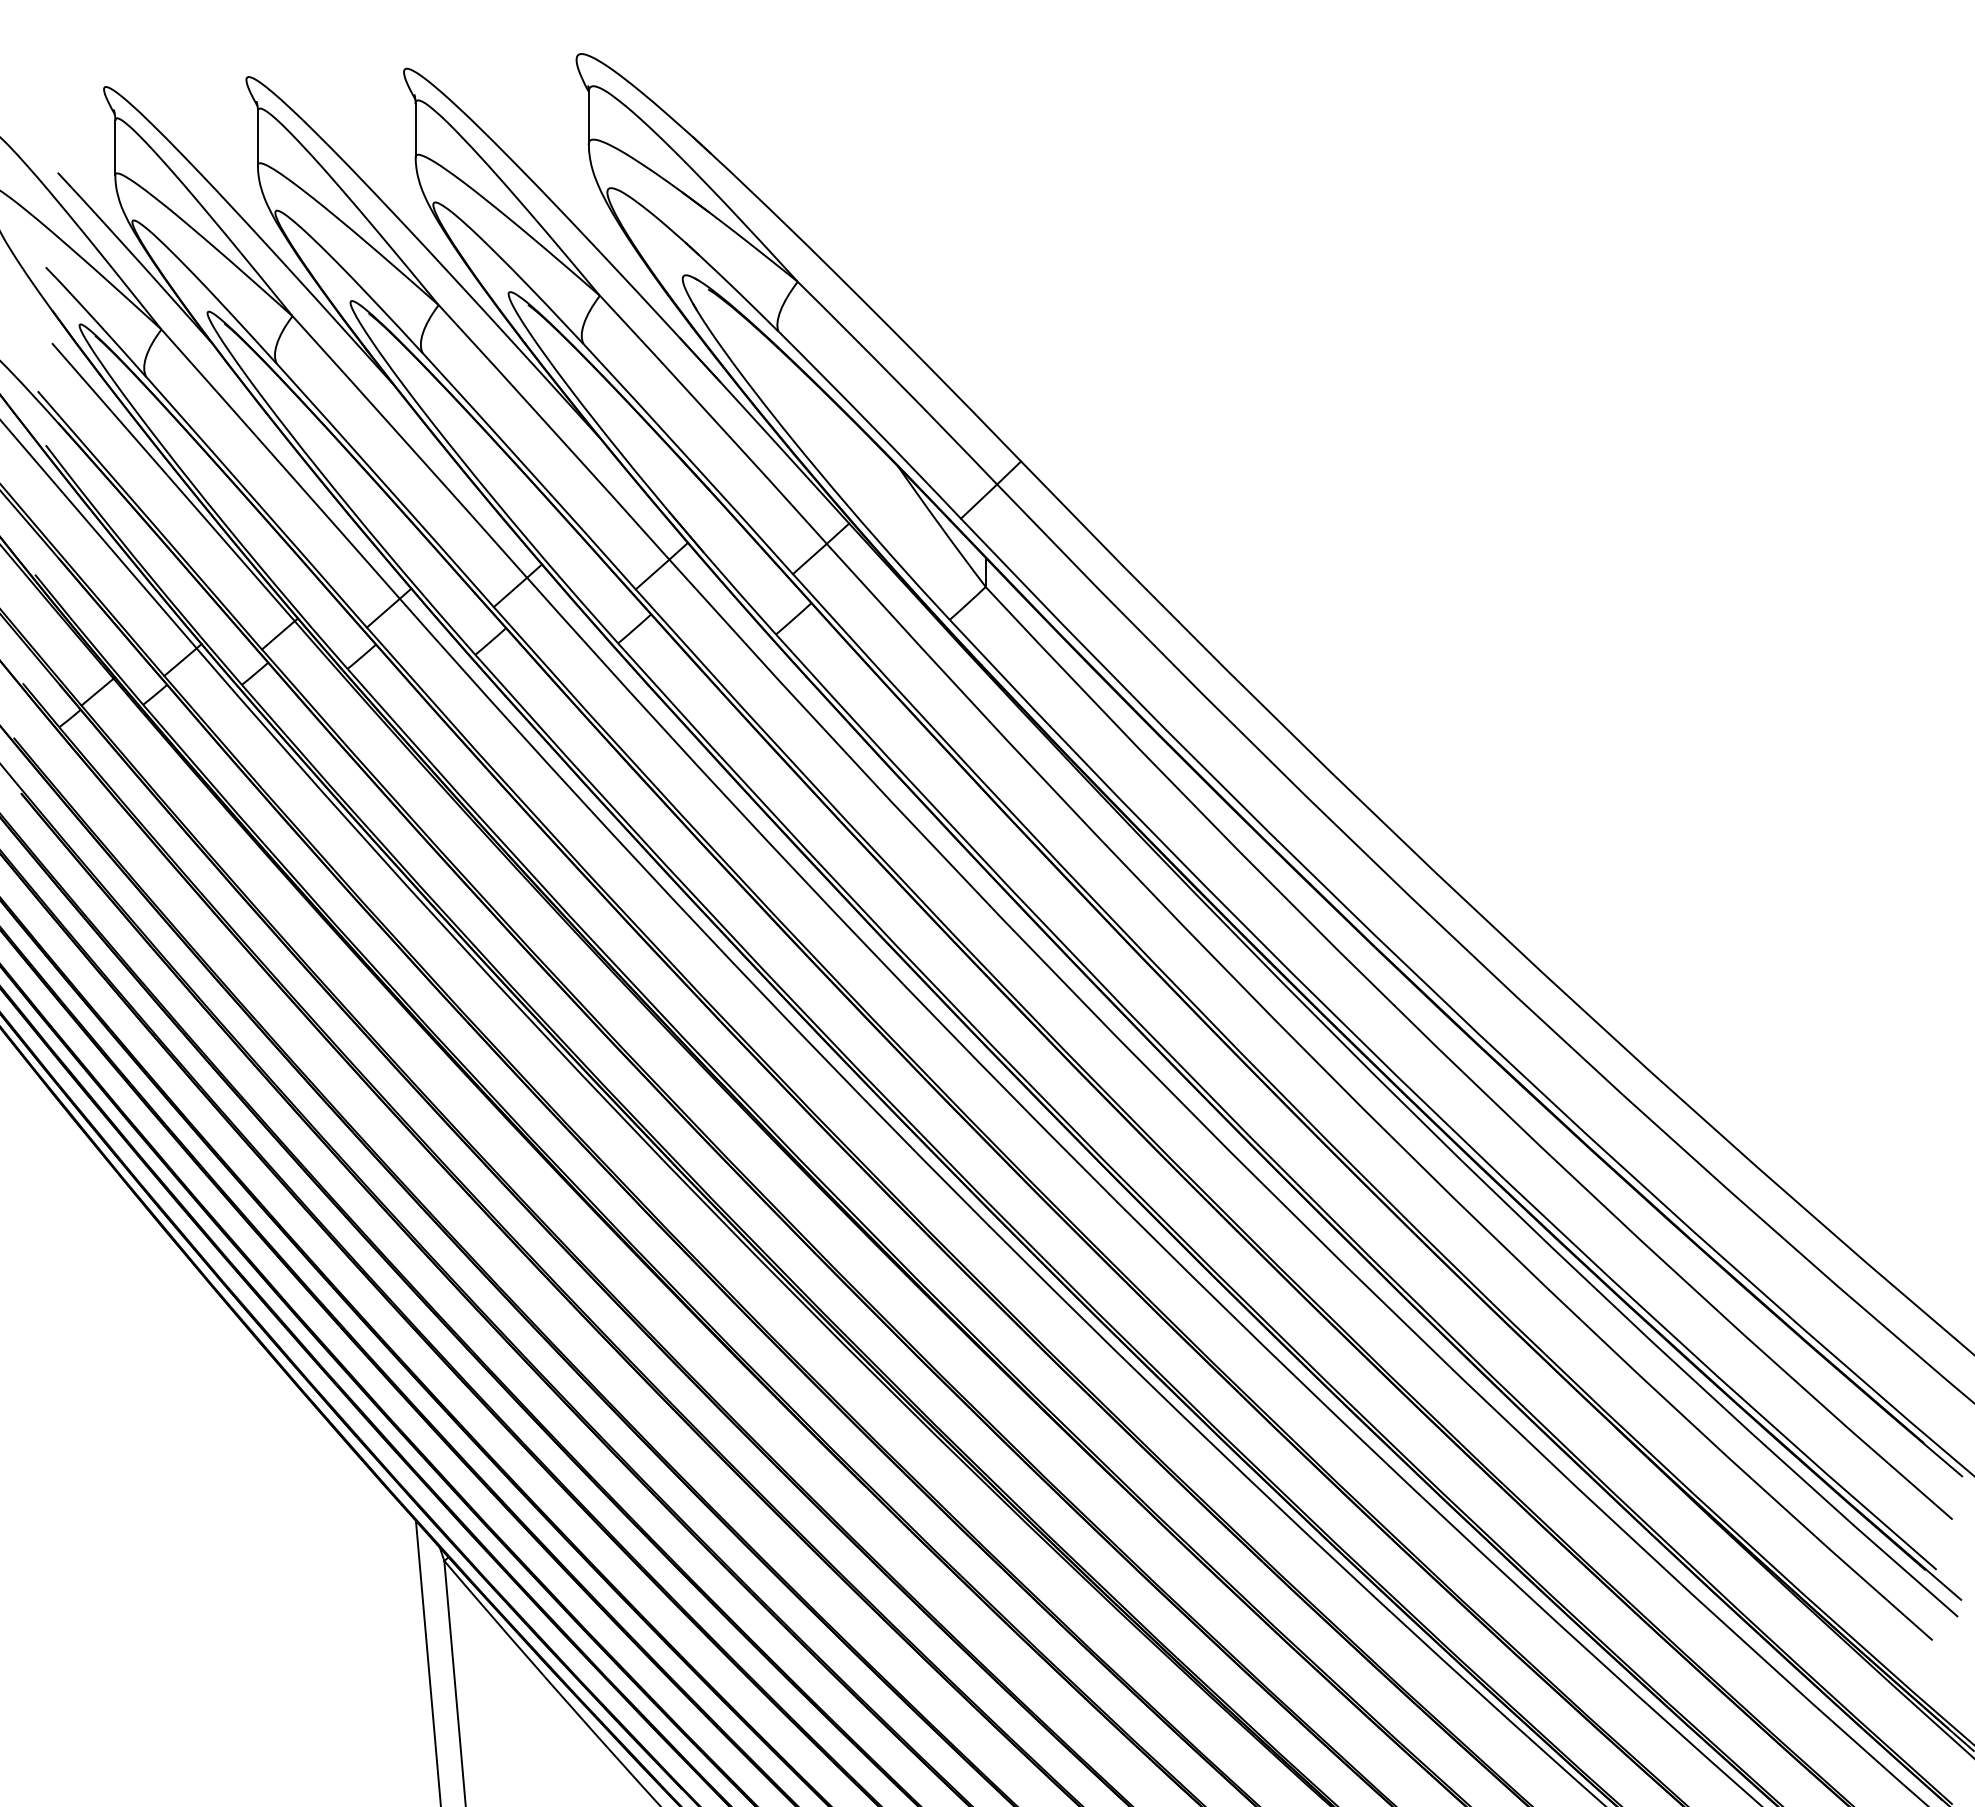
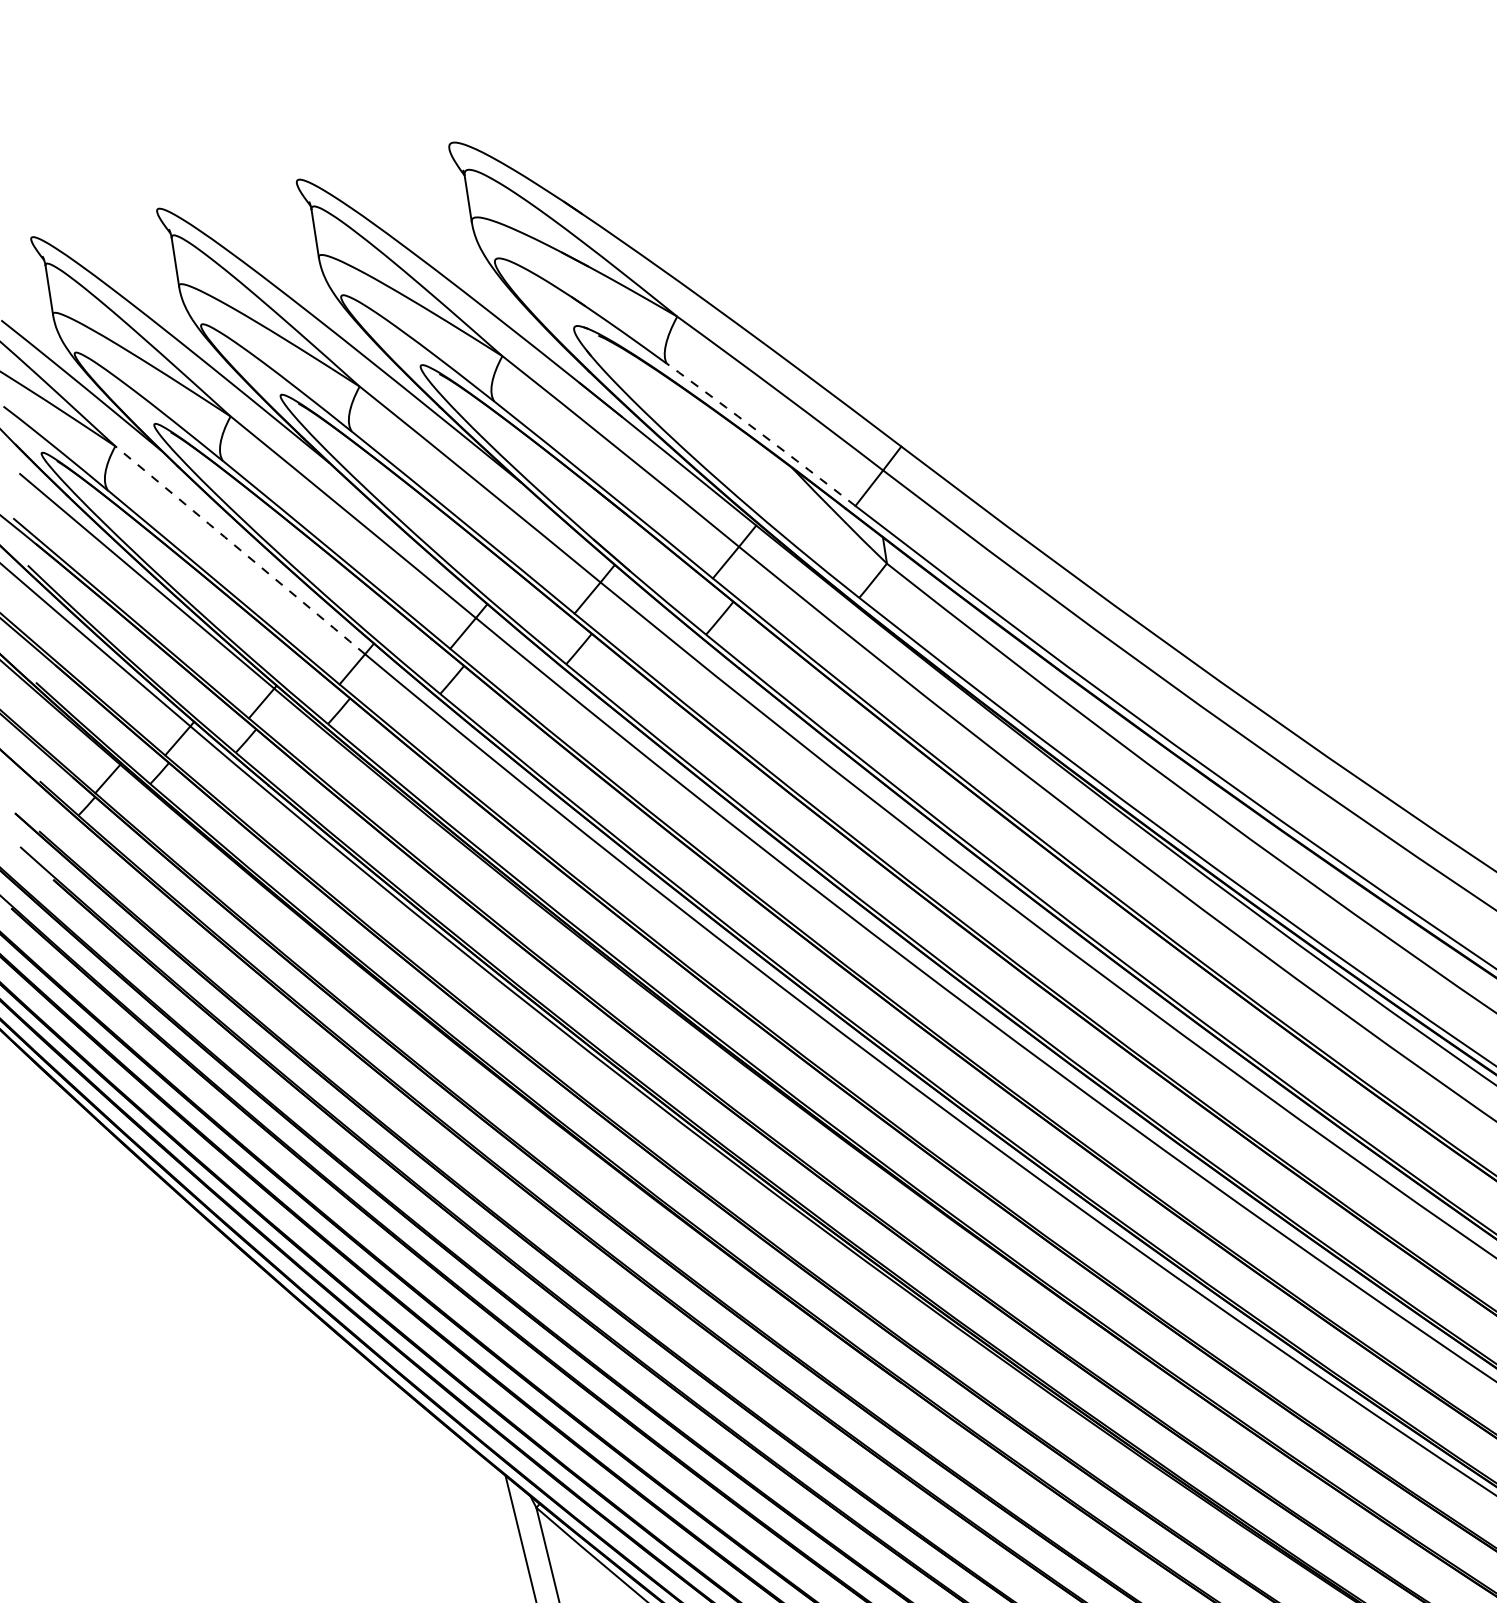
arc: (870, 424) -> (761, 434), solid -> dashed
arc: (280, 464) -> (240, 550), solid -> dashed

